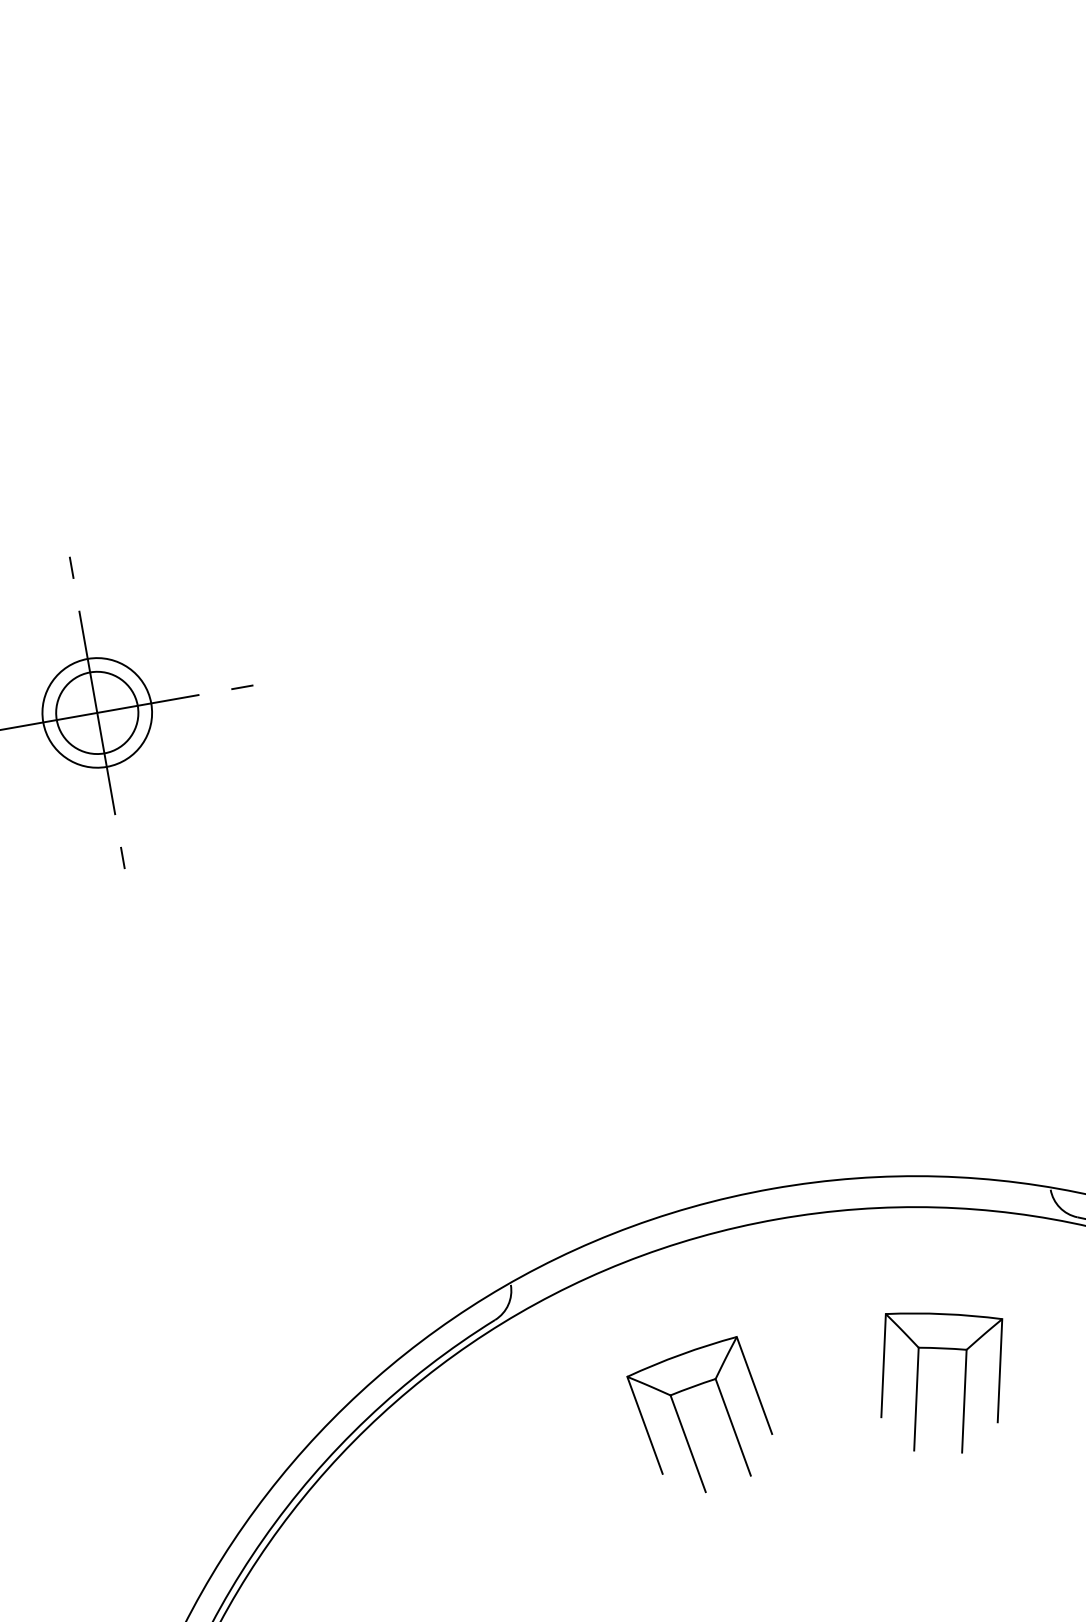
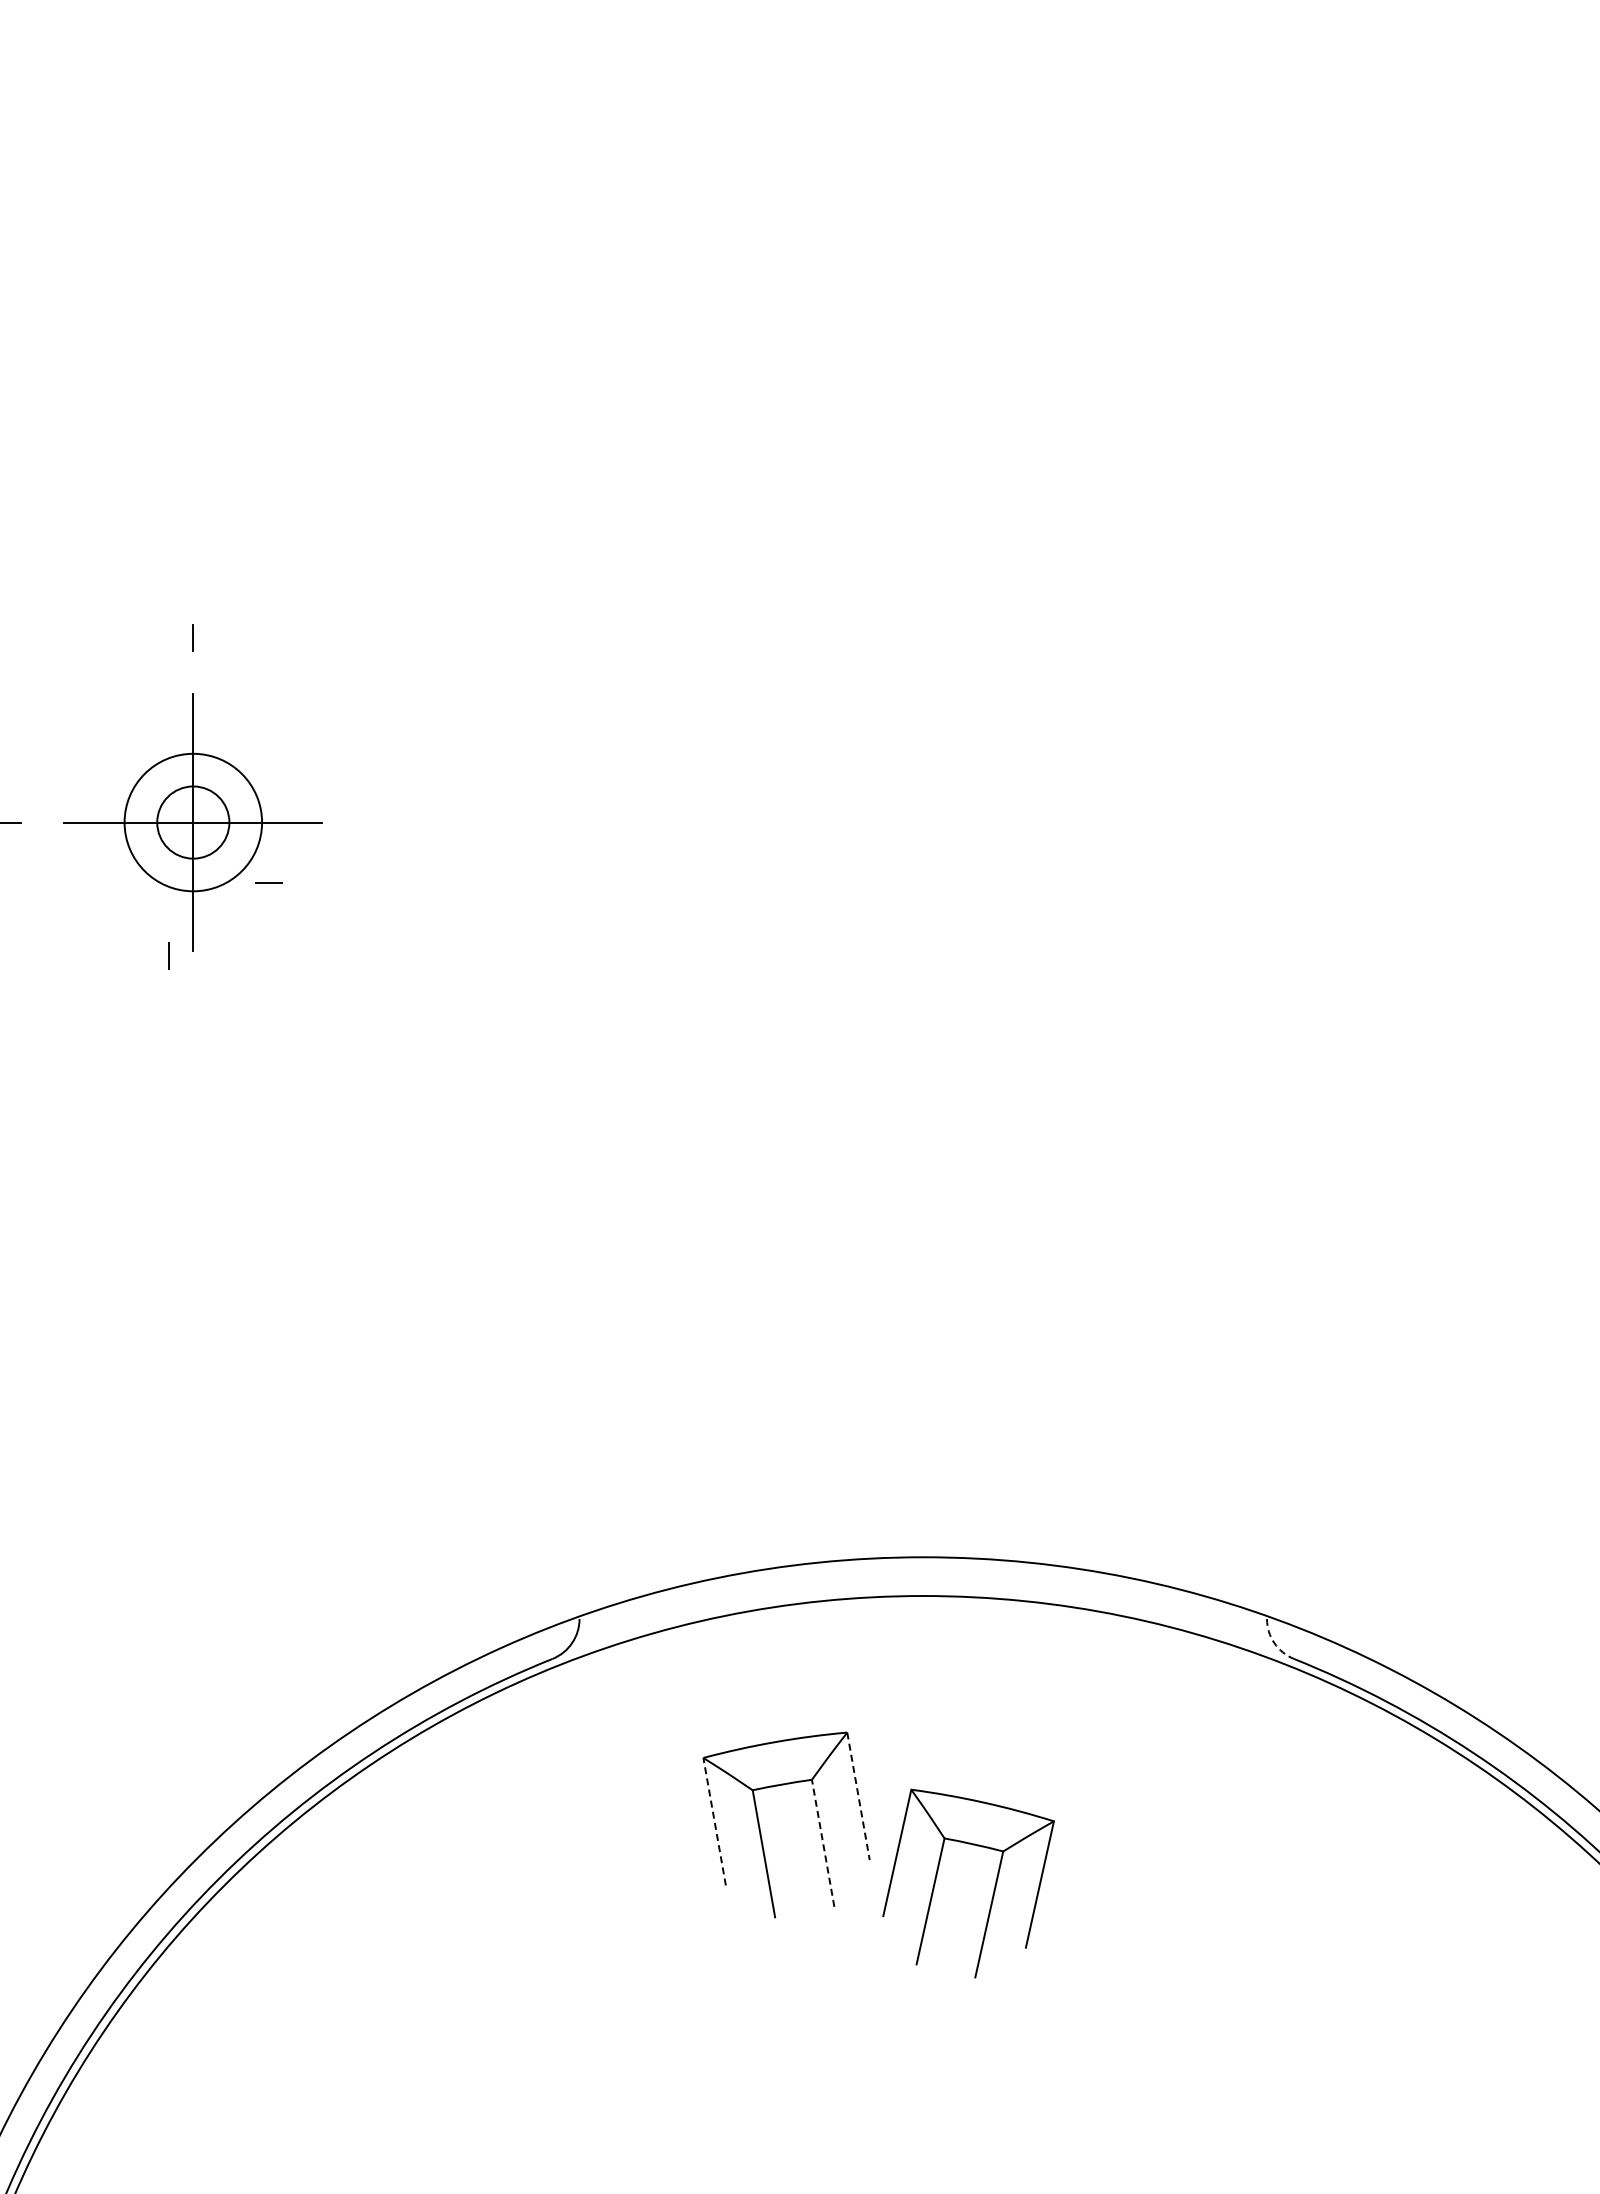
line: (241, 687) -> (268, 882), moved
circle: (96, 712) -> (192, 822), size x0.7
line: (122, 857) -> (168, 955), moved
arc: (1059, 1207) -> (1274, 1643), solid -> dashed
part: (964, 1381) -> (993, 1889), moved
line: (754, 1385) -> (858, 1796), solid -> dashed
line: (644, 1425) -> (714, 1821), solid -> dashed
line: (733, 1427) -> (823, 1843), solid -> dashed

